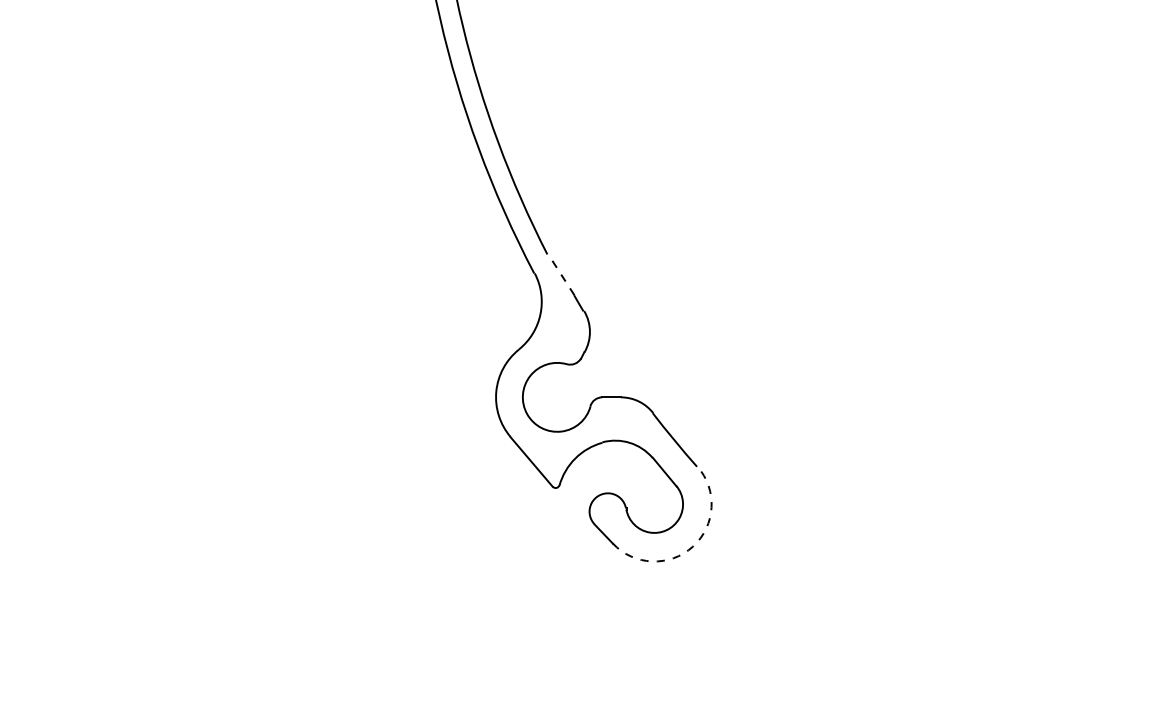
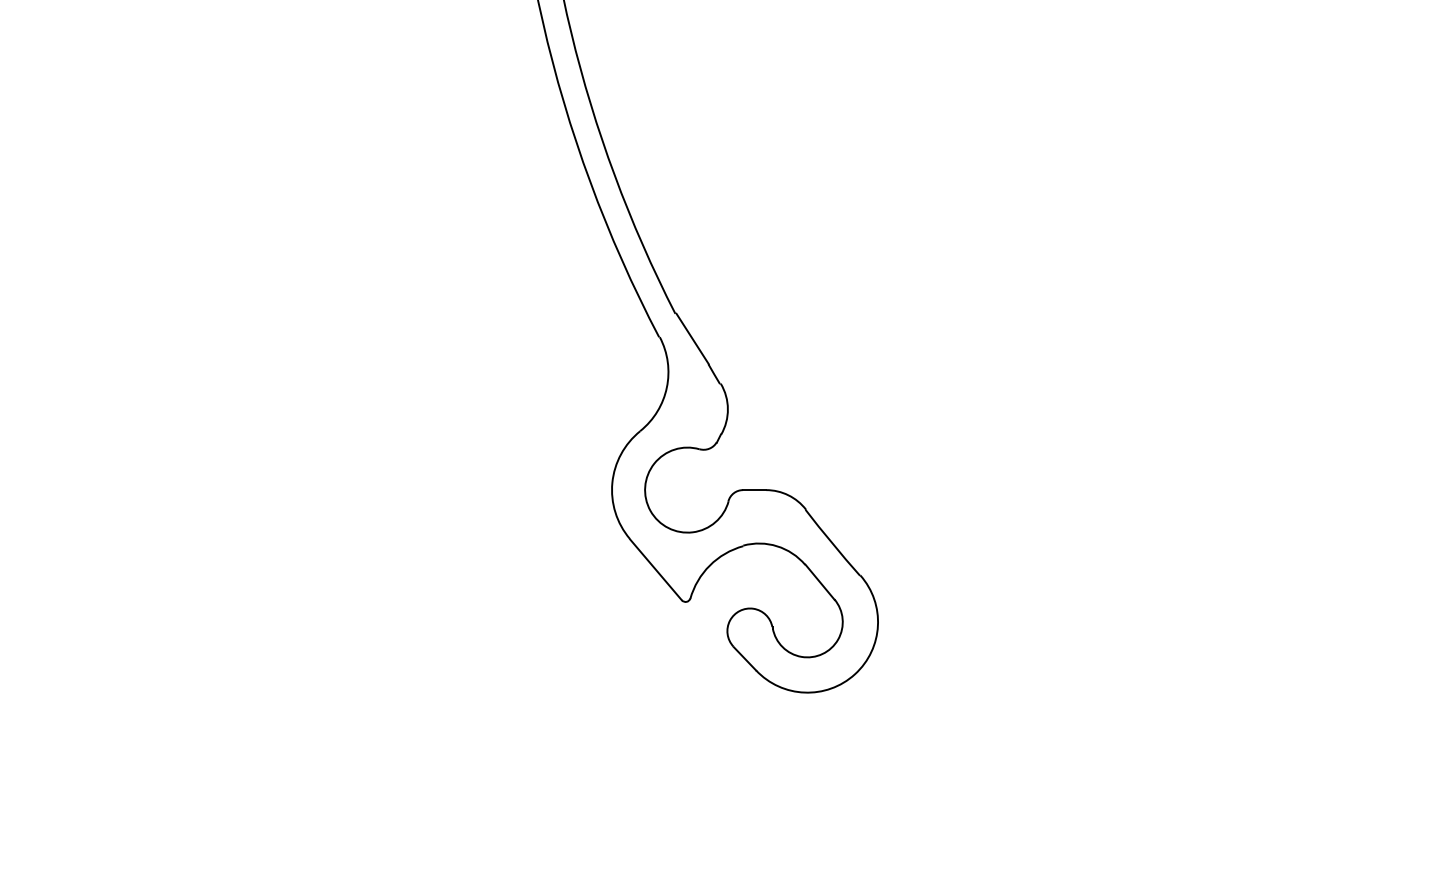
line: (561, 274) -> (692, 338), dashed -> solid
arc: (692, 546) -> (854, 674), dashed -> solid

